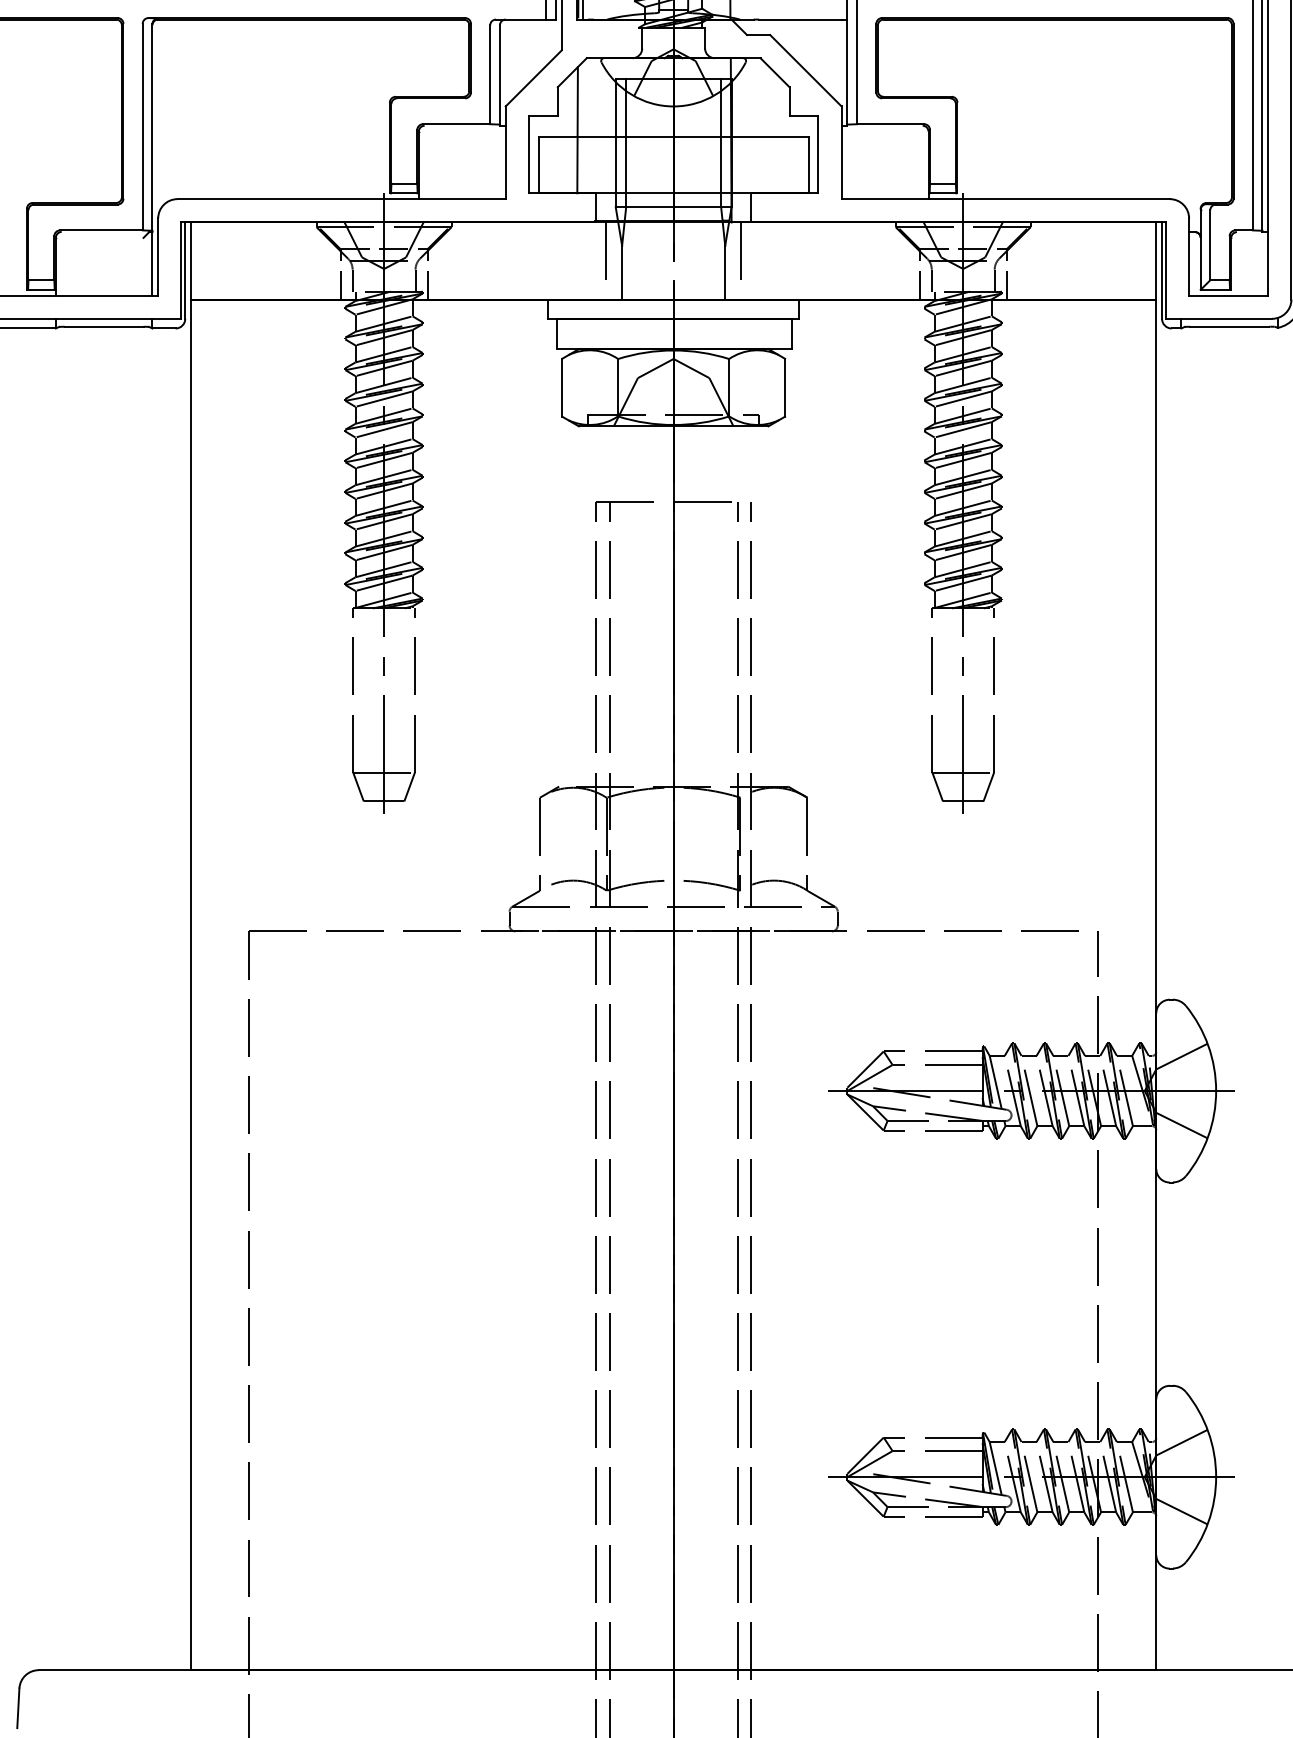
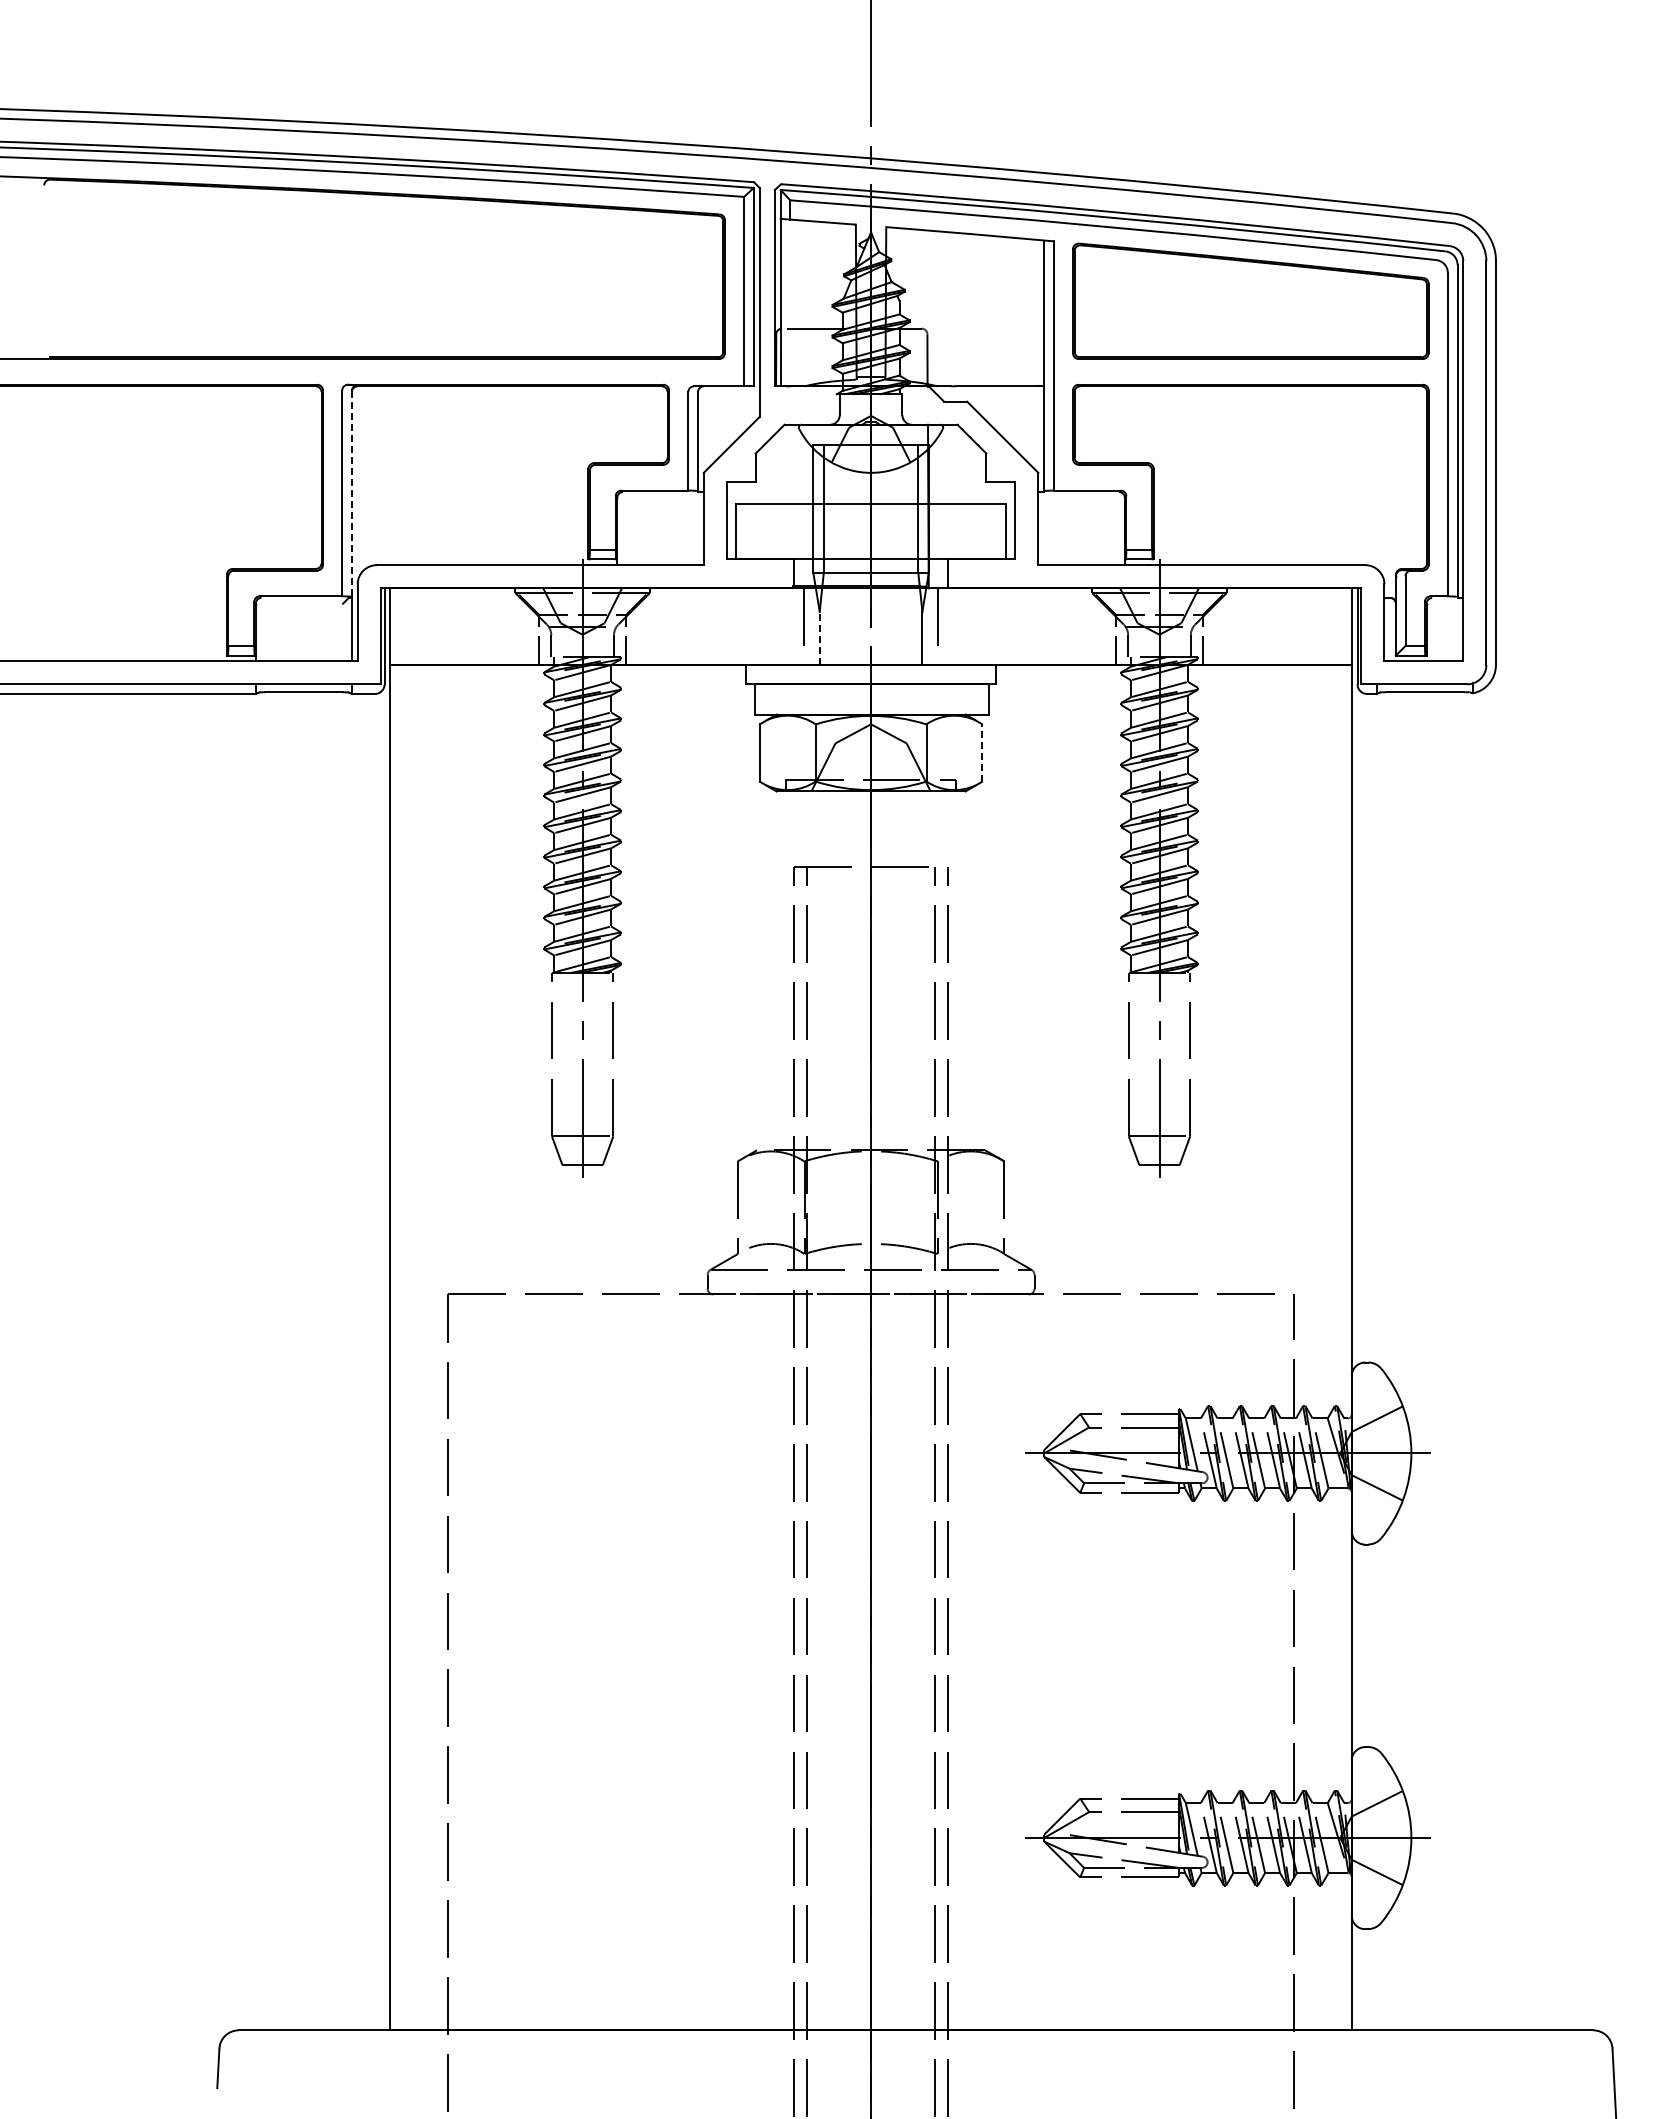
line: (152, 127) -> (351, 493), solid -> dashed
line: (577, 130) -> (775, 496), removed
line: (621, 272) -> (819, 638), solid -> dashed
line: (785, 388) -> (982, 753), solid -> dashed

